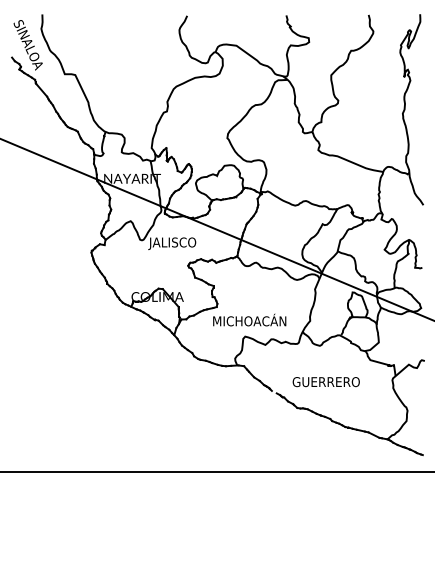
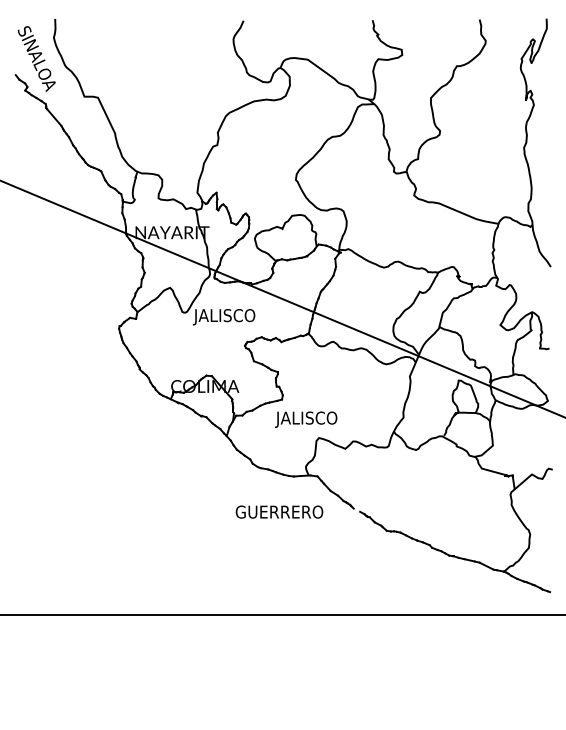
text: (248, 320) -> (323, 417), MICHOACÁN -> JALISCO
text: (326, 381) -> (279, 511), moved

